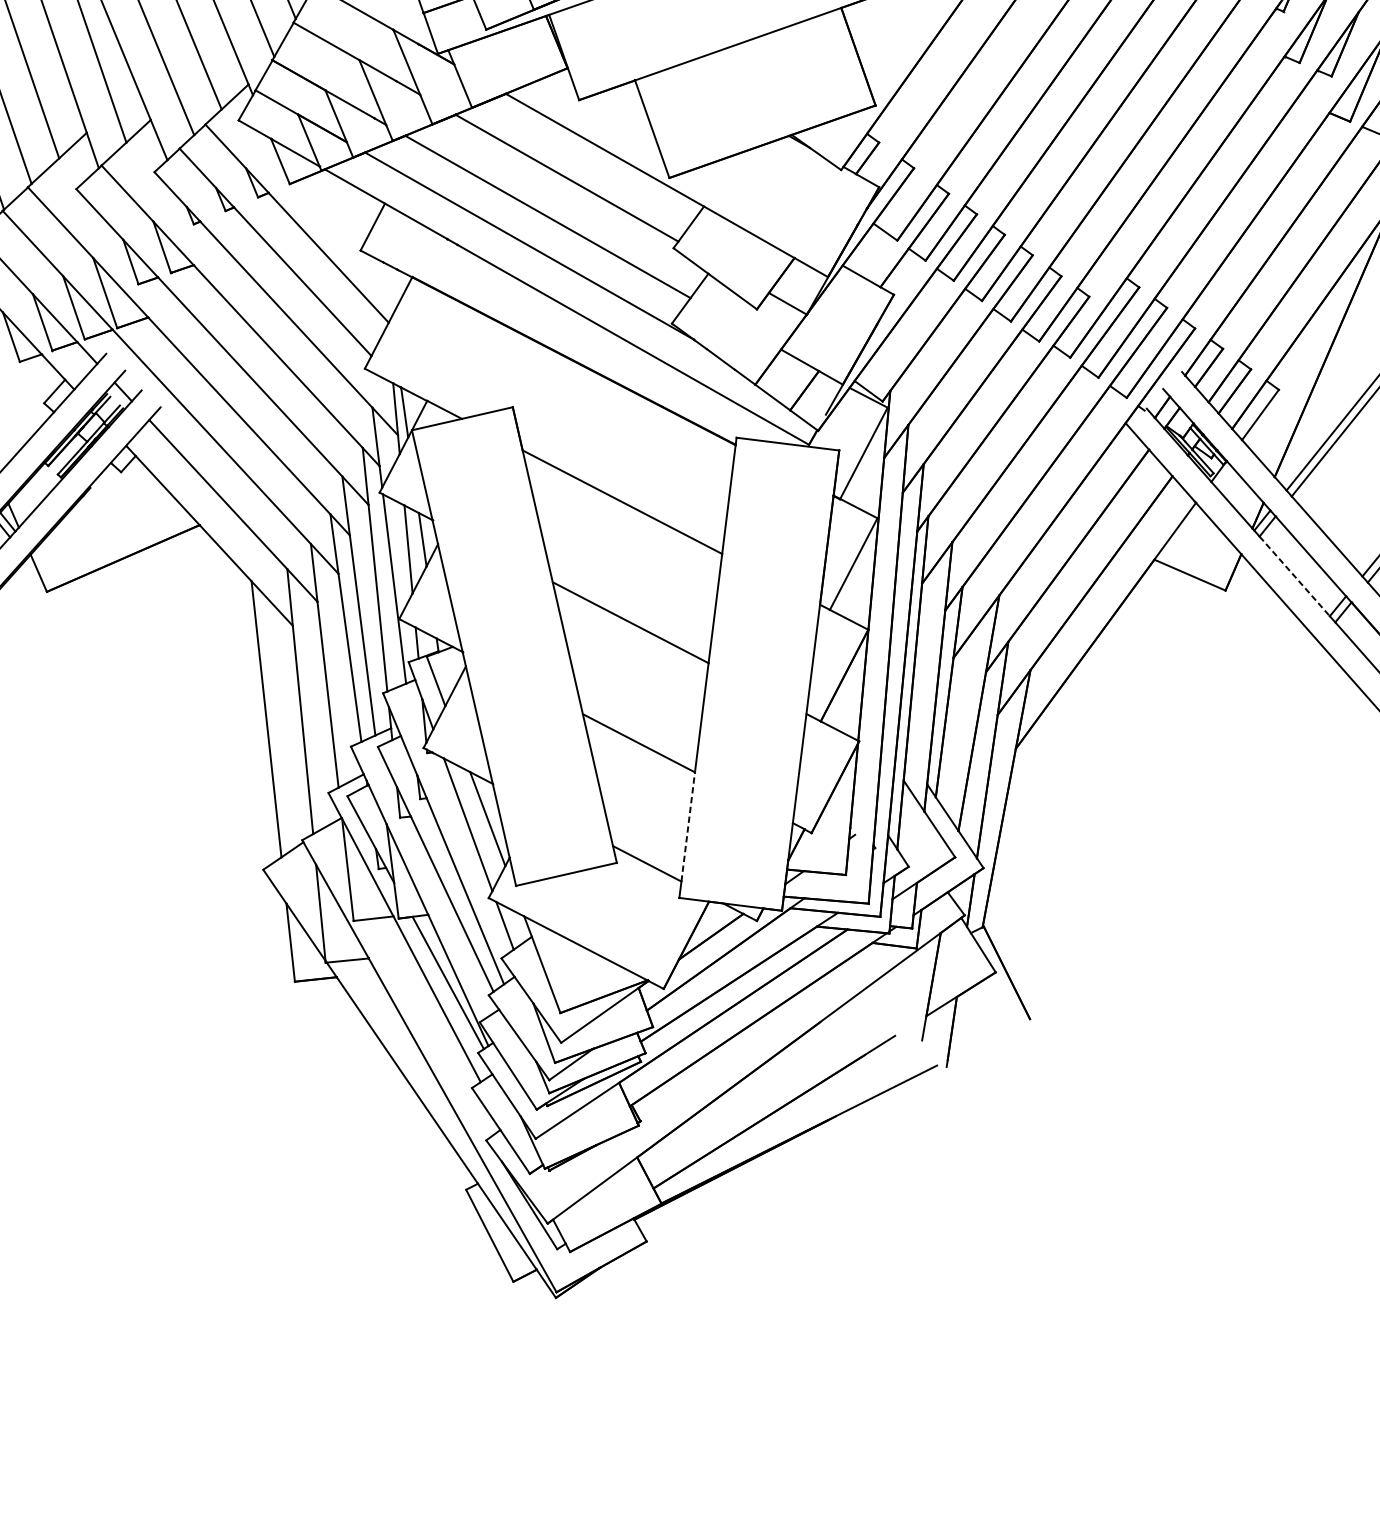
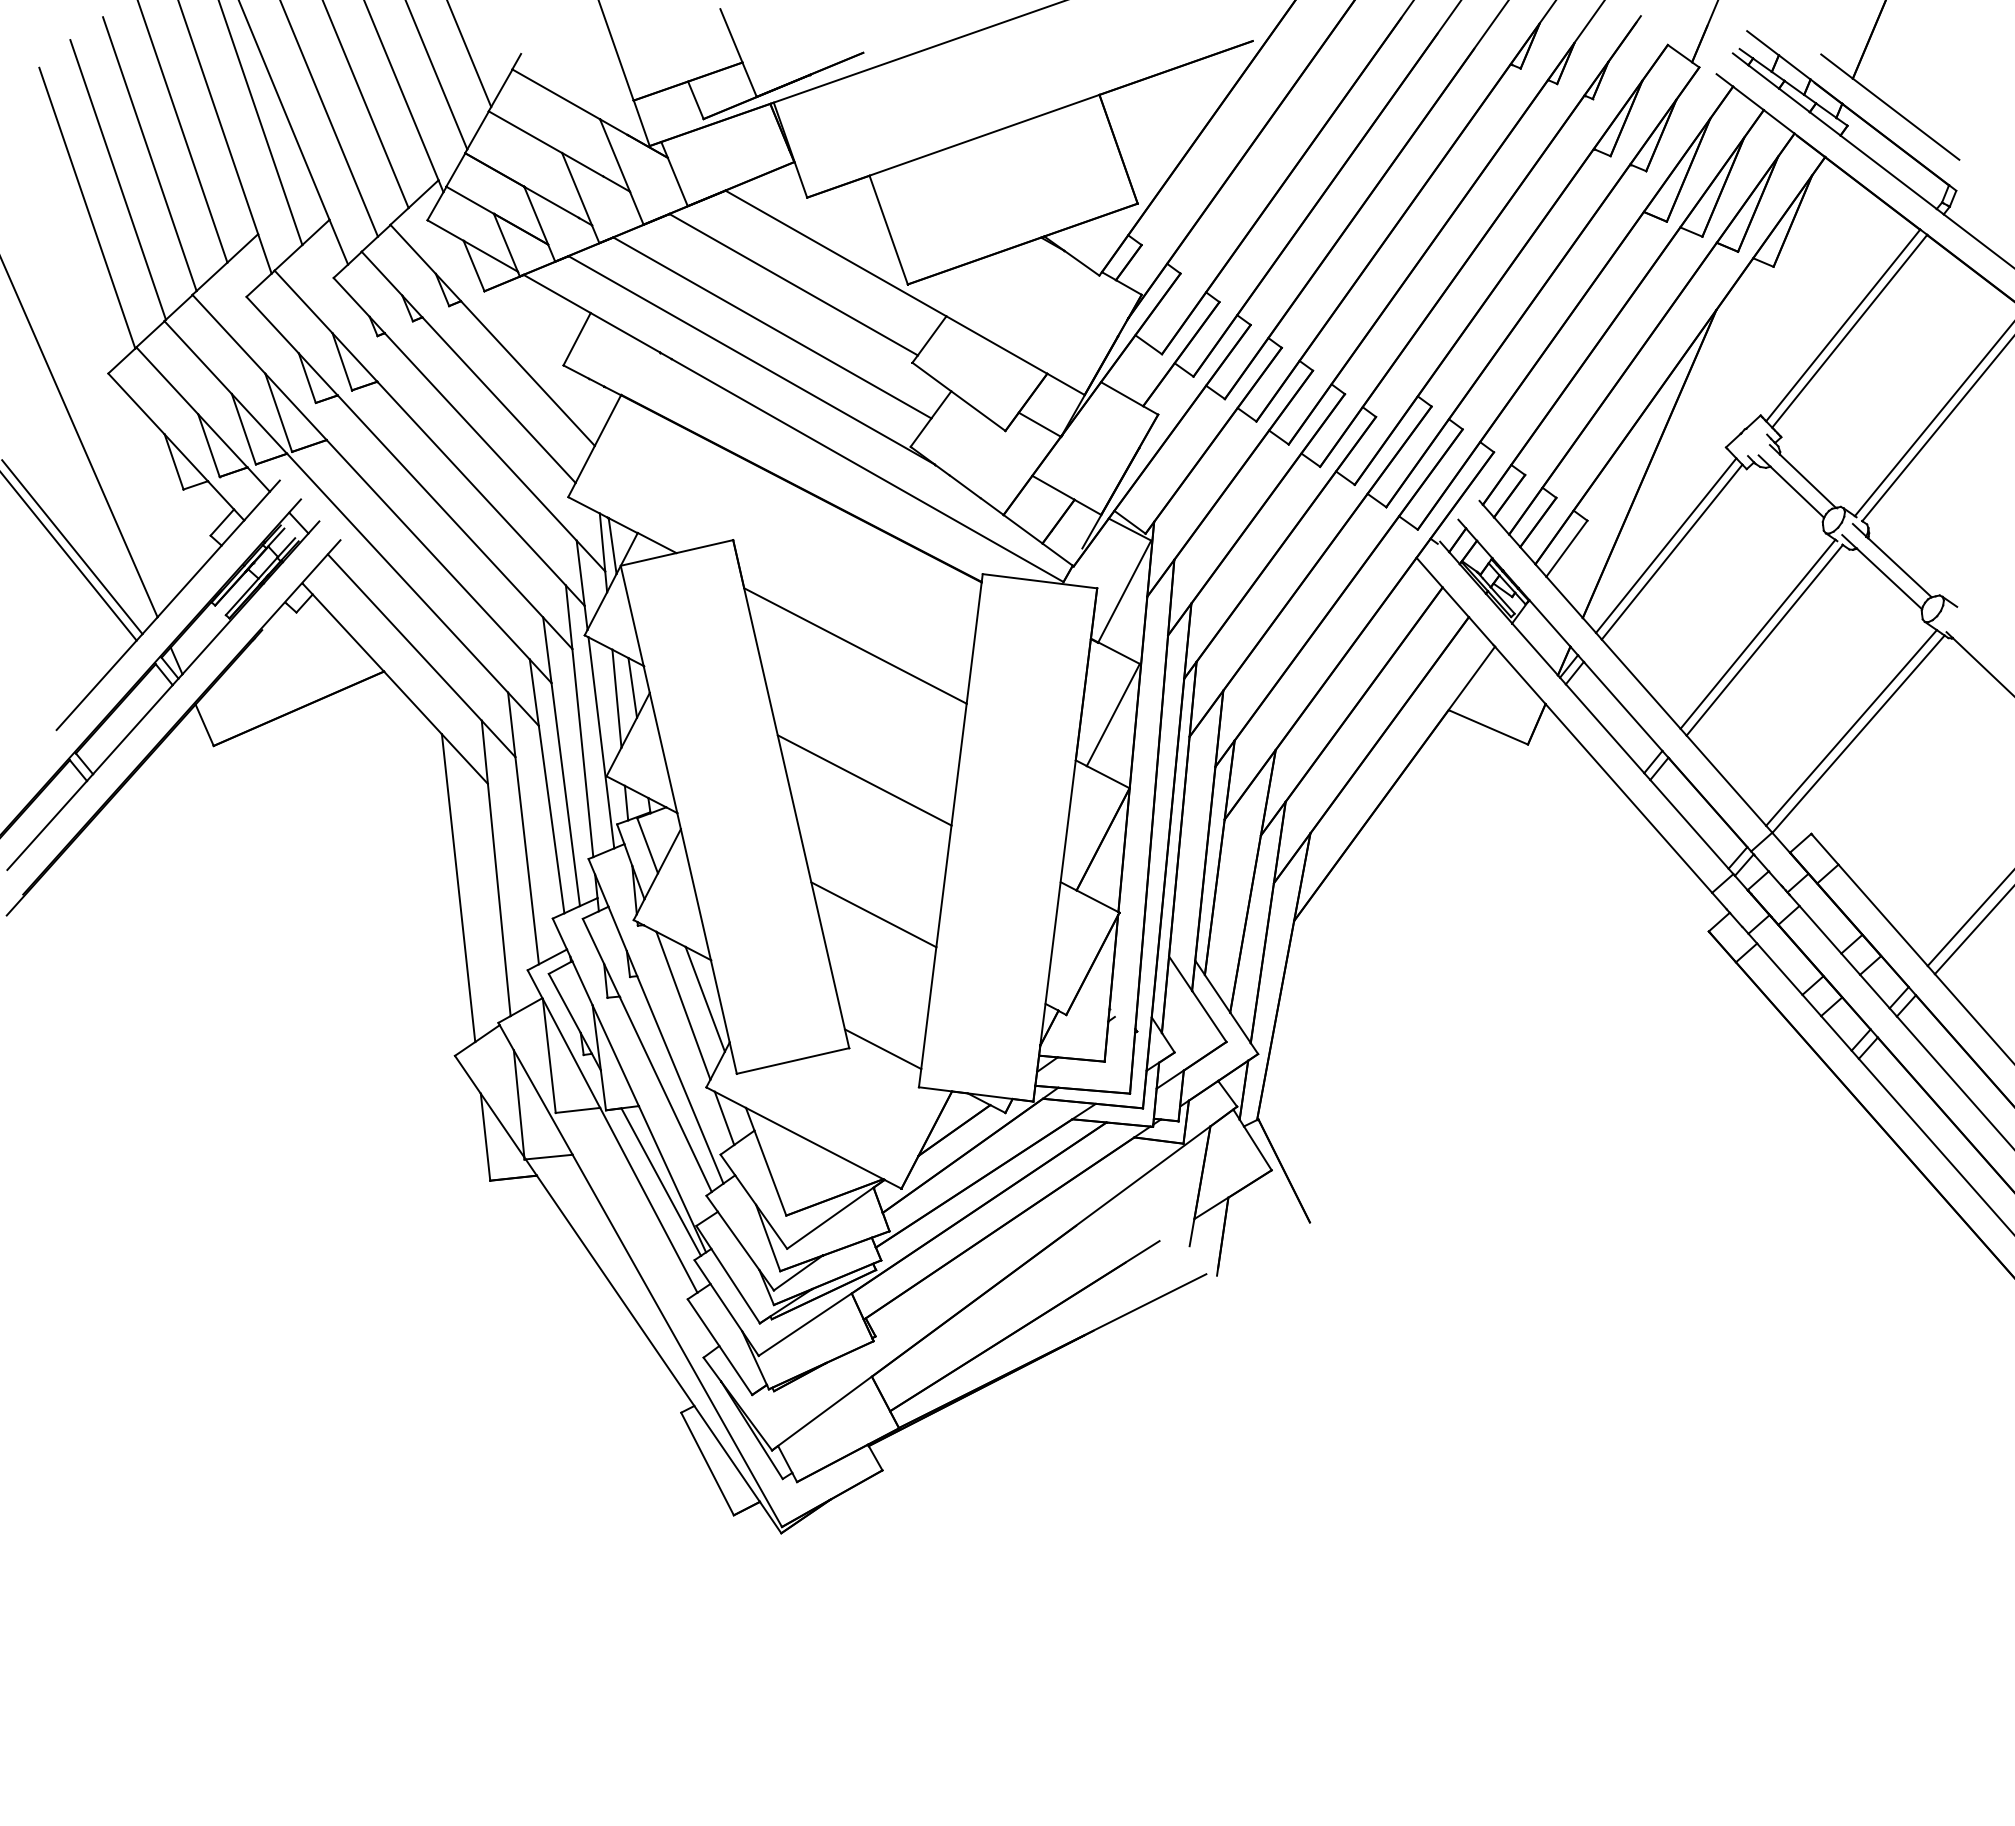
line: (1295, 577) -> (1605, 729), dashed -> solid
line: (687, 826) -> (928, 1007), dashed -> solid

